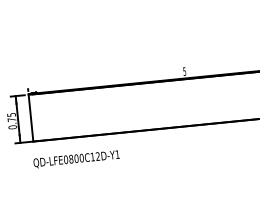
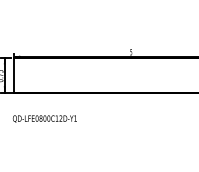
text: (75, 158) -> (44, 118), moved

